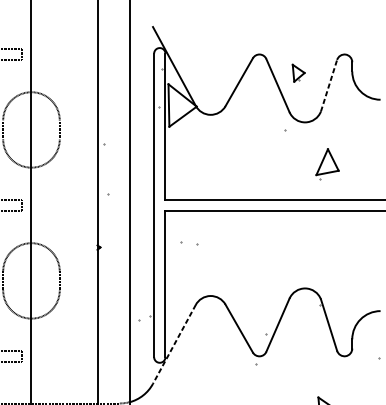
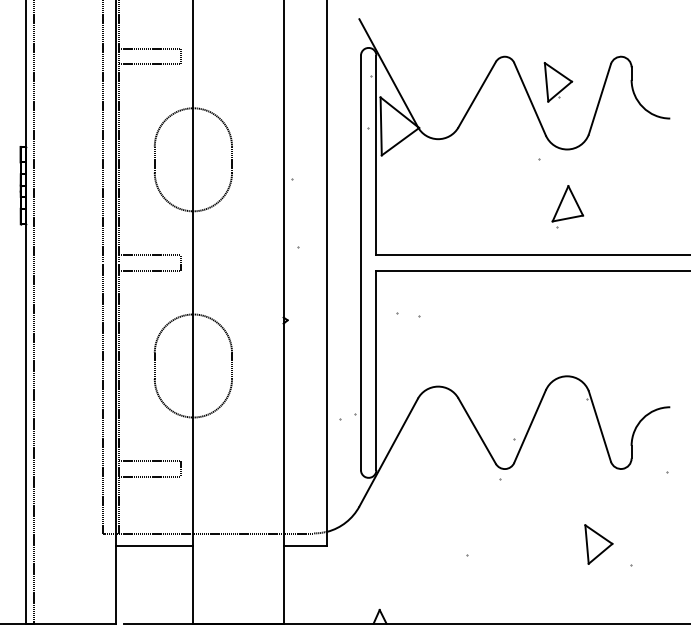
part: (298, 73) -> (558, 82), size x1.67
line: (328, 85) -> (599, 99), dashed -> solid
part: (327, 164) -> (567, 206), moved
line: (174, 344) -> (388, 453), dashed -> solid

